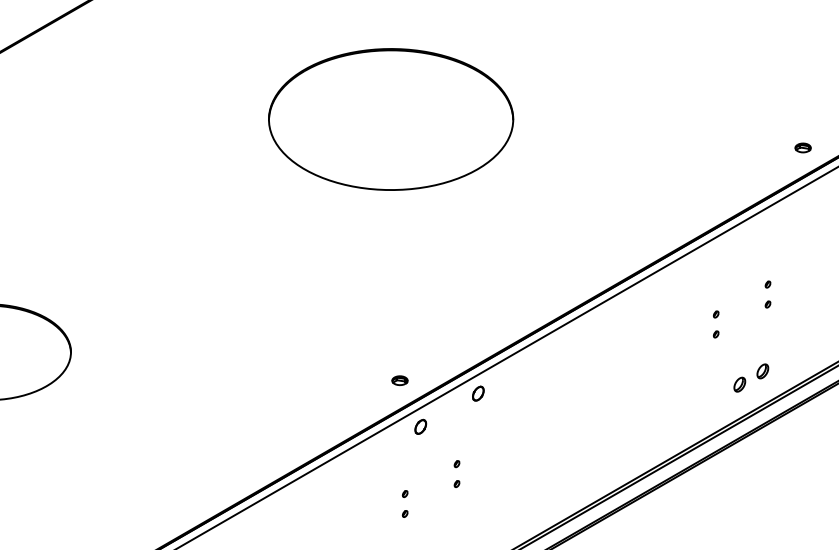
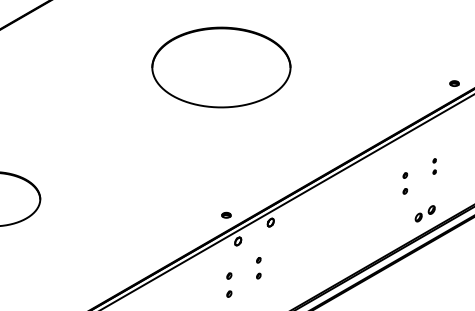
part: (716, 324) -> (405, 183), size x1.4
part: (456, 472) -> (258, 267), size x1.4
part: (405, 502) -> (229, 284), size x1.6

